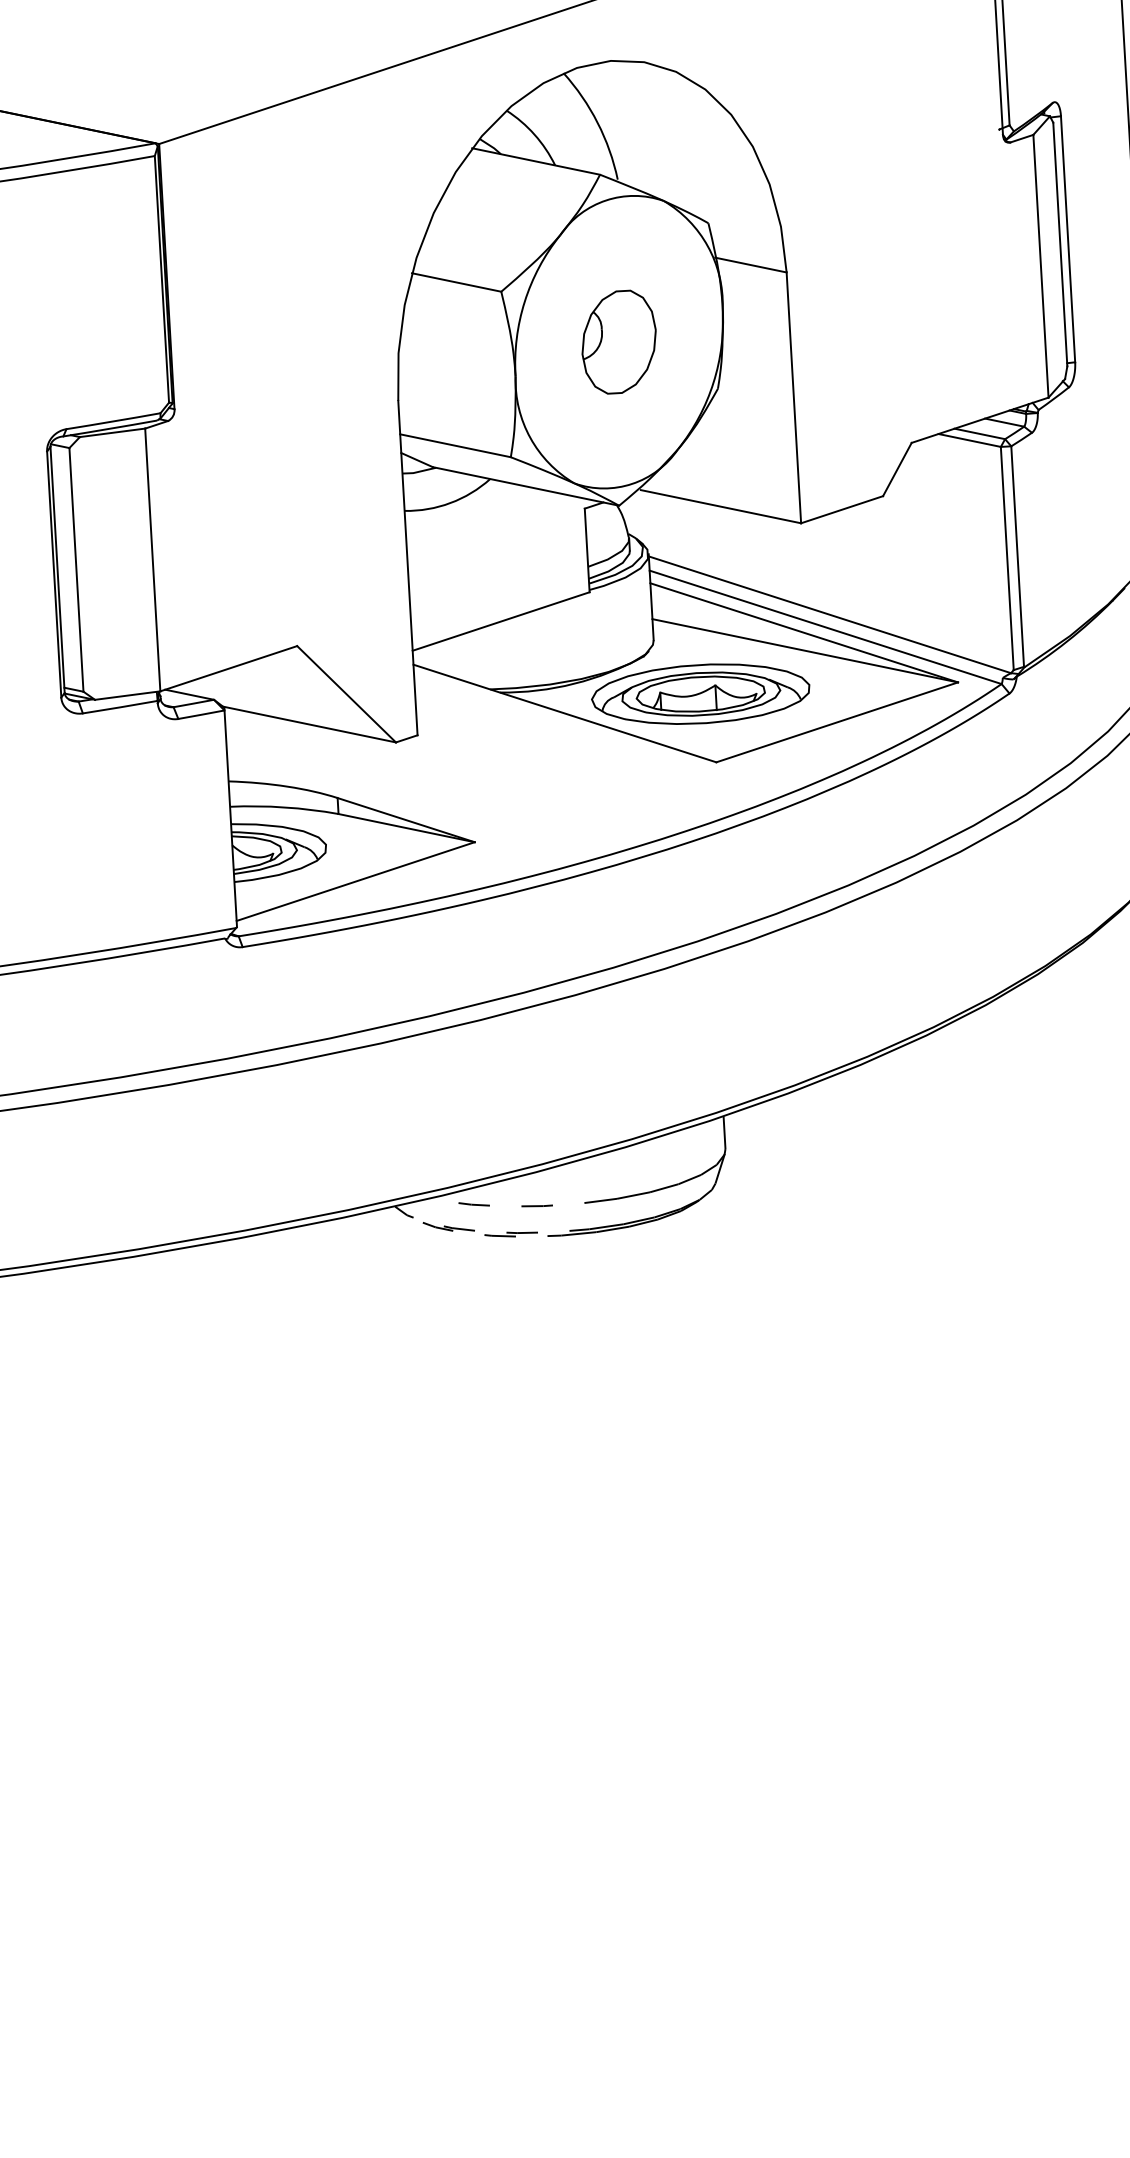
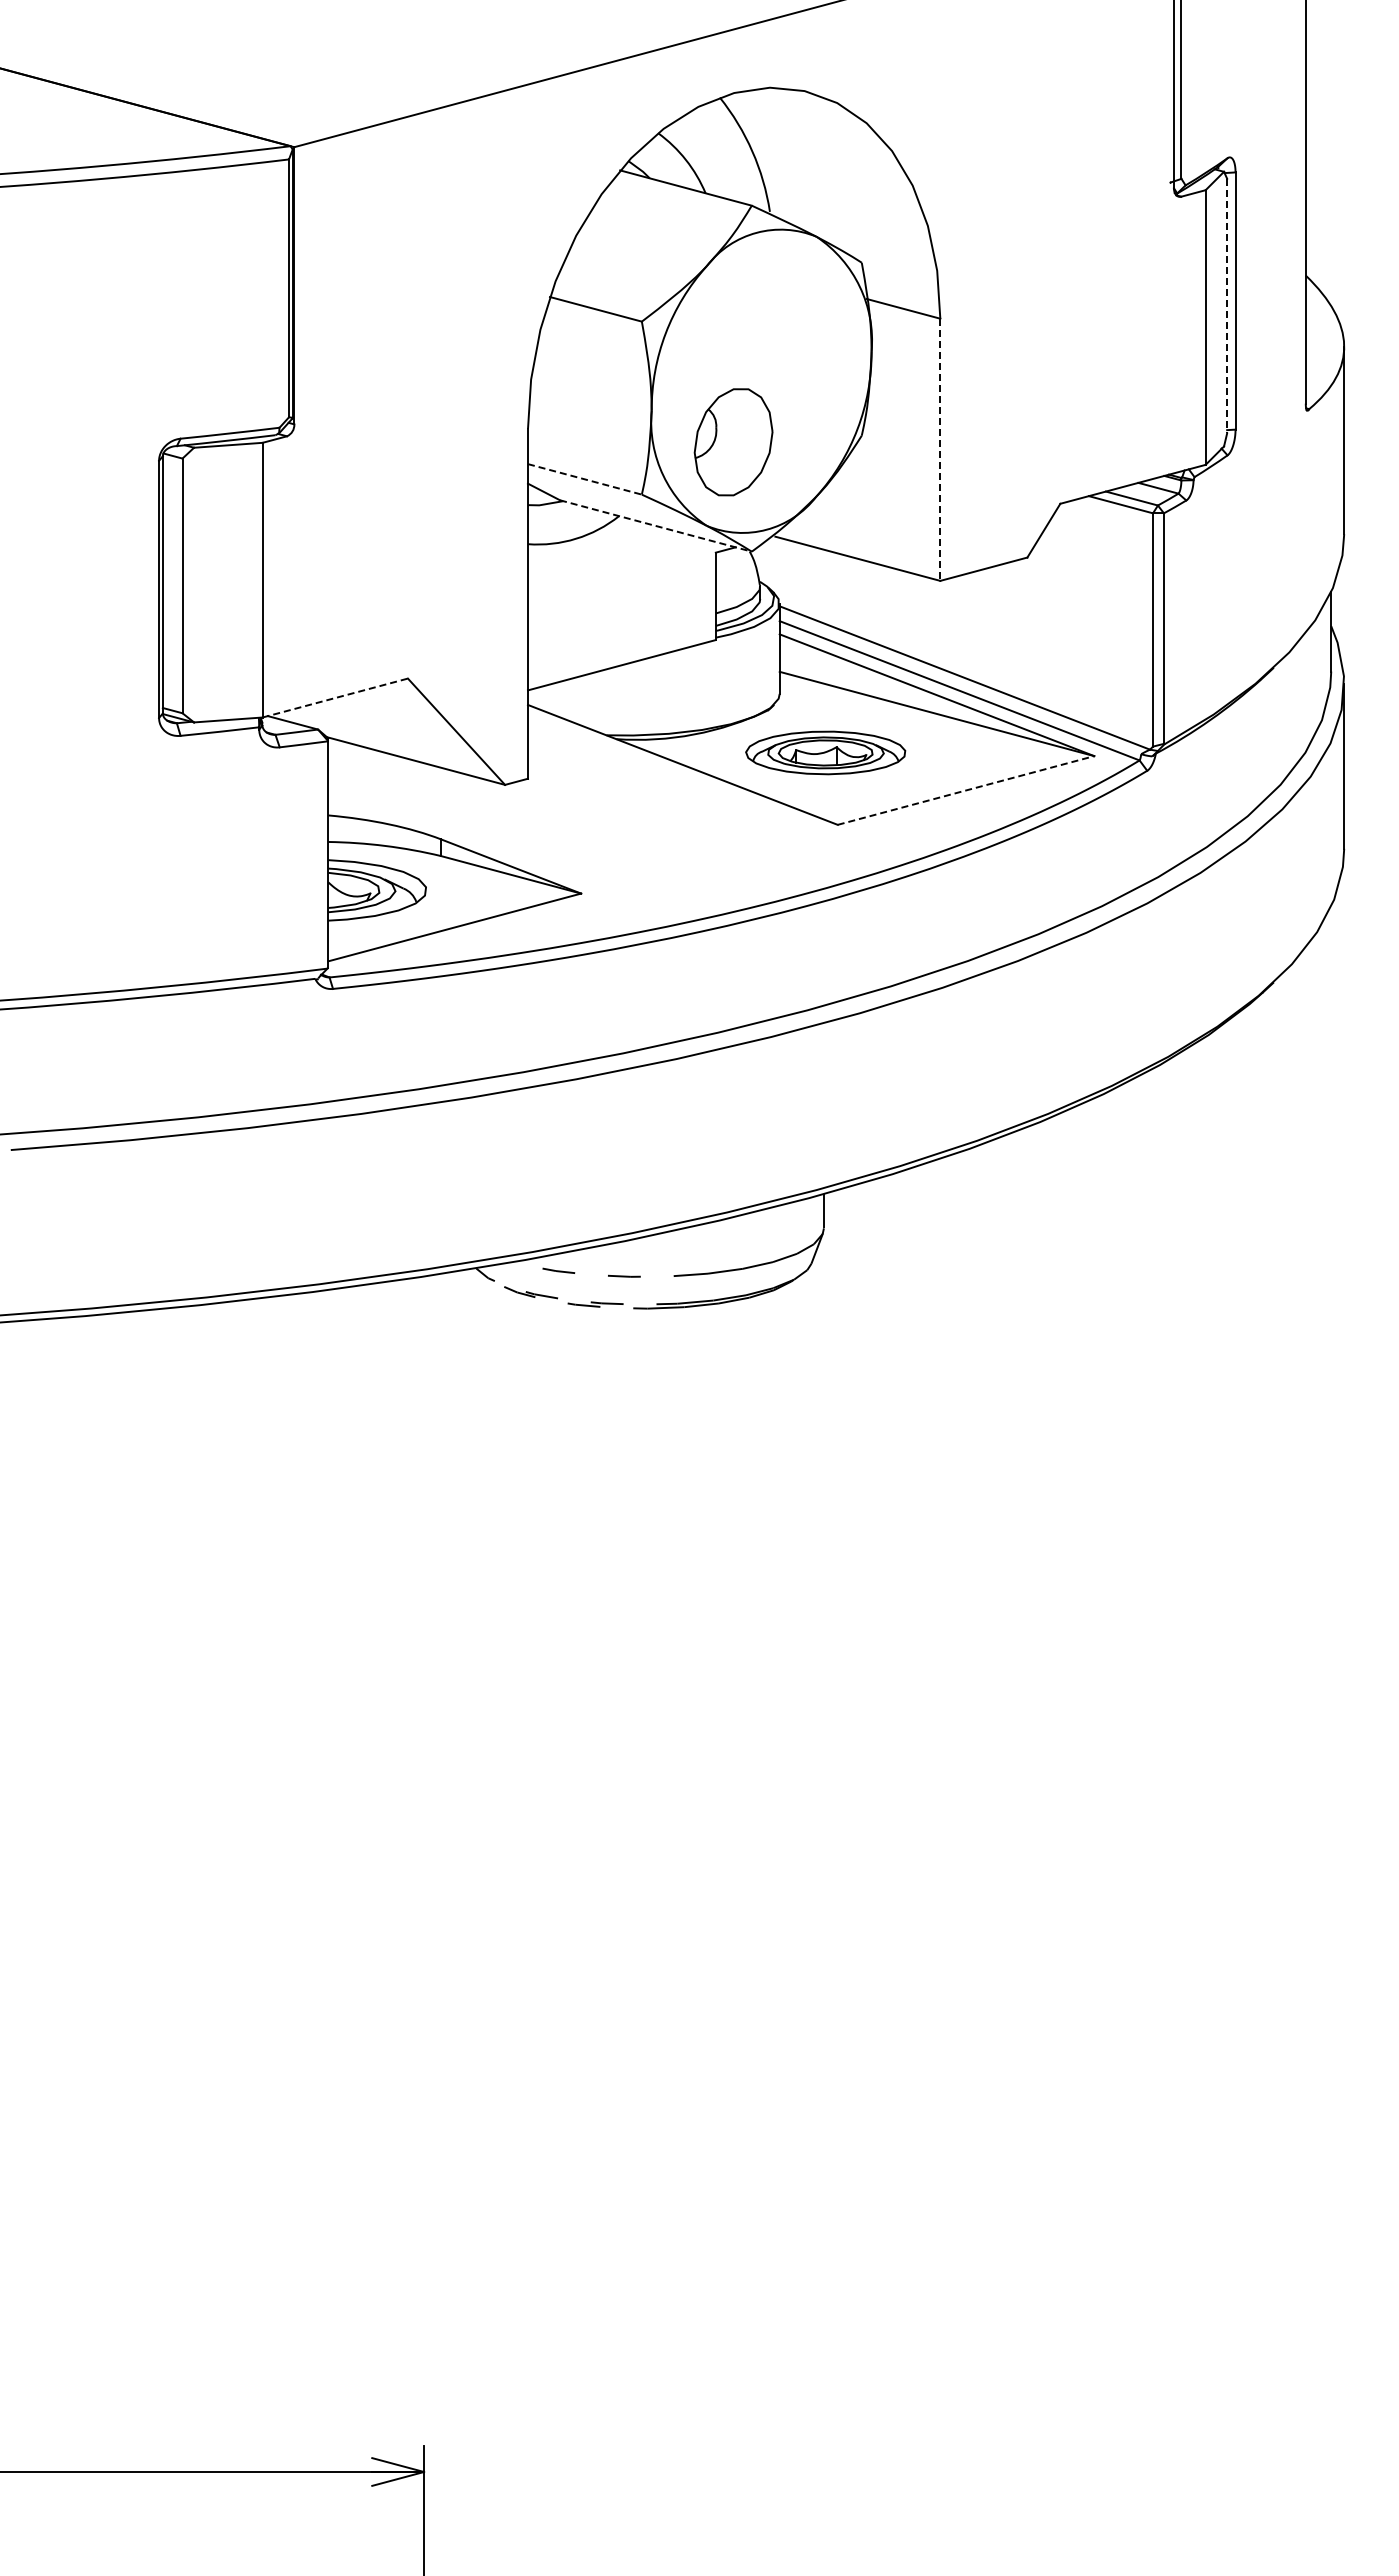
line: (1060, 244) -> (1227, 306), solid -> dashed
part: (619, 342) -> (733, 442), moved
line: (794, 398) -> (940, 450), solid -> dashed
line: (455, 445) -> (584, 479), solid -> dashed
line: (526, 486) -> (656, 526), solid -> dashed
line: (228, 668) -> (335, 697), solid -> dashed
part: (700, 693) -> (825, 752), size x0.7
line: (837, 722) -> (966, 790), solid -> dashed

